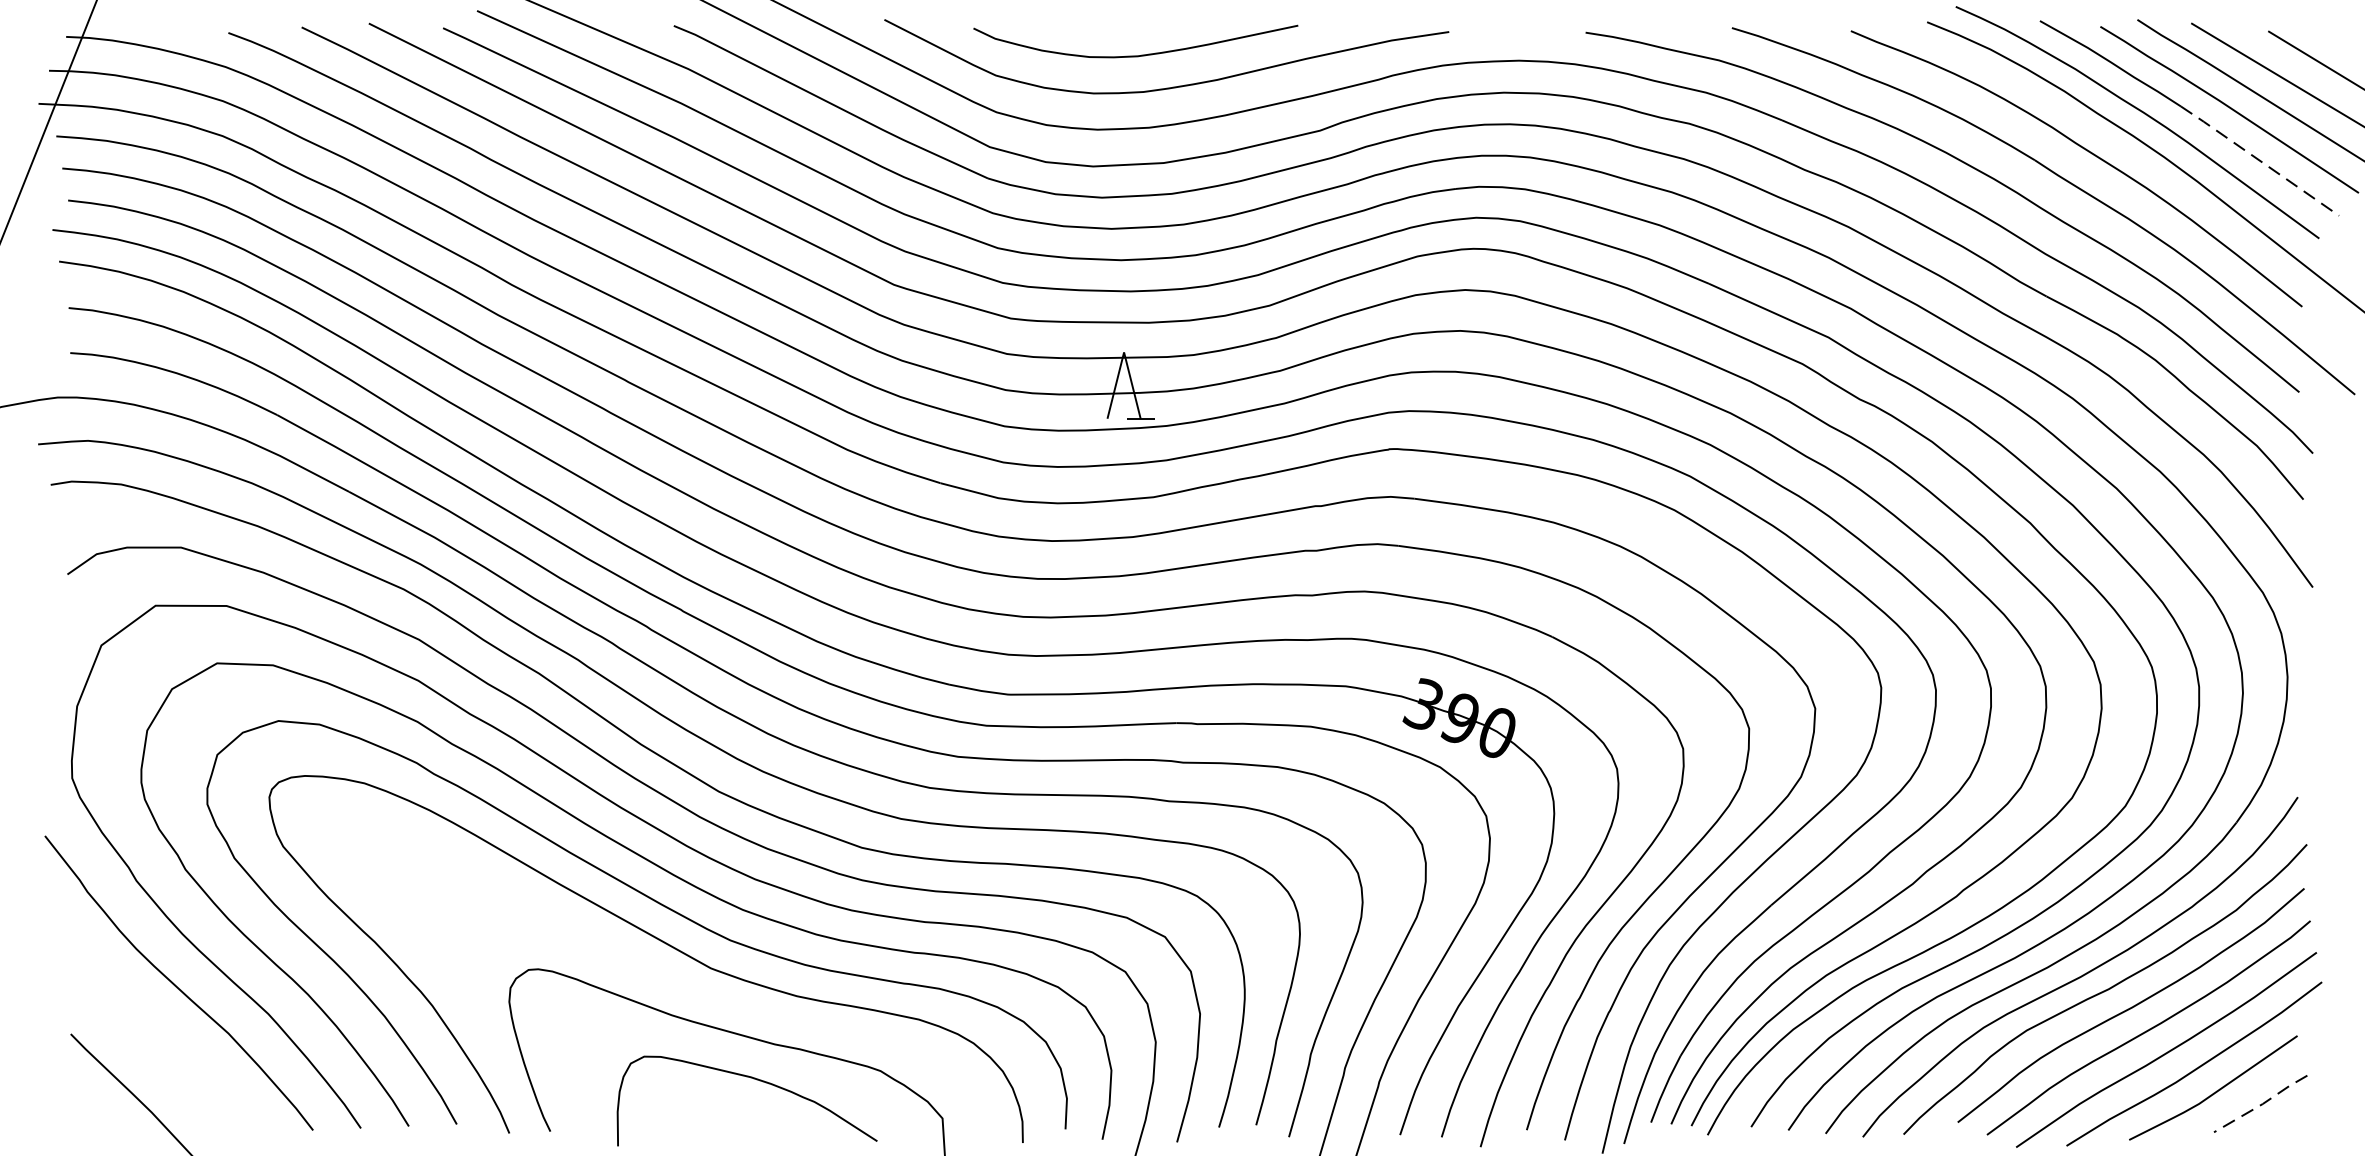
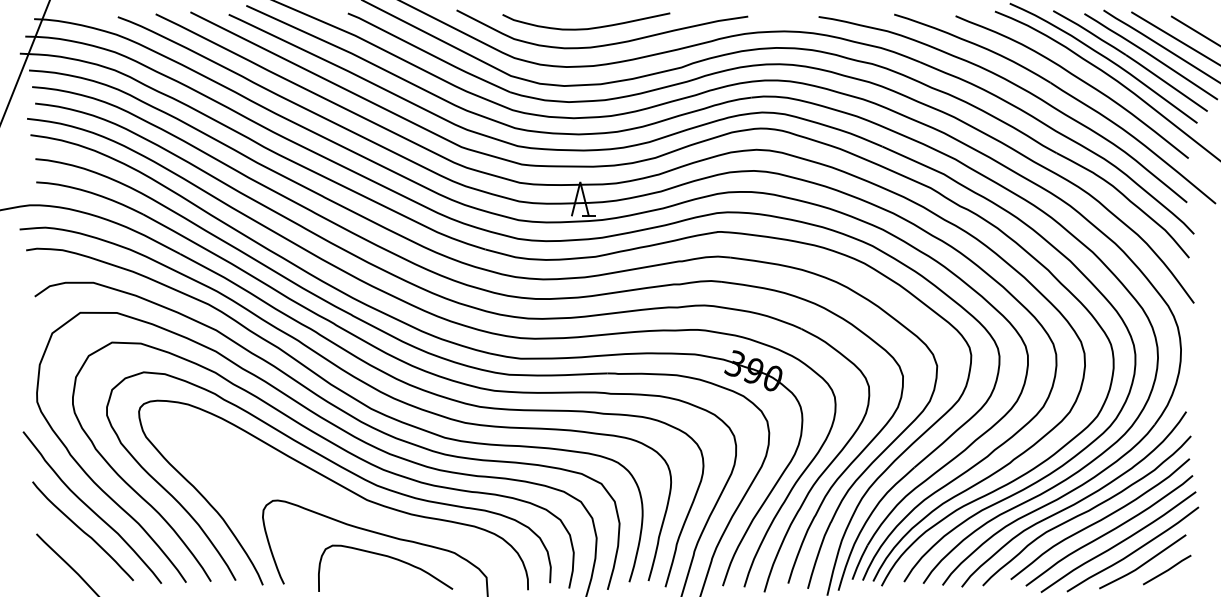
line: (2259, 159) -> (1166, 82), dashed -> solid
curve: (159, 1027) -> (82, 530), added
line: (2263, 1104) -> (1168, 570), dashed -> solid

